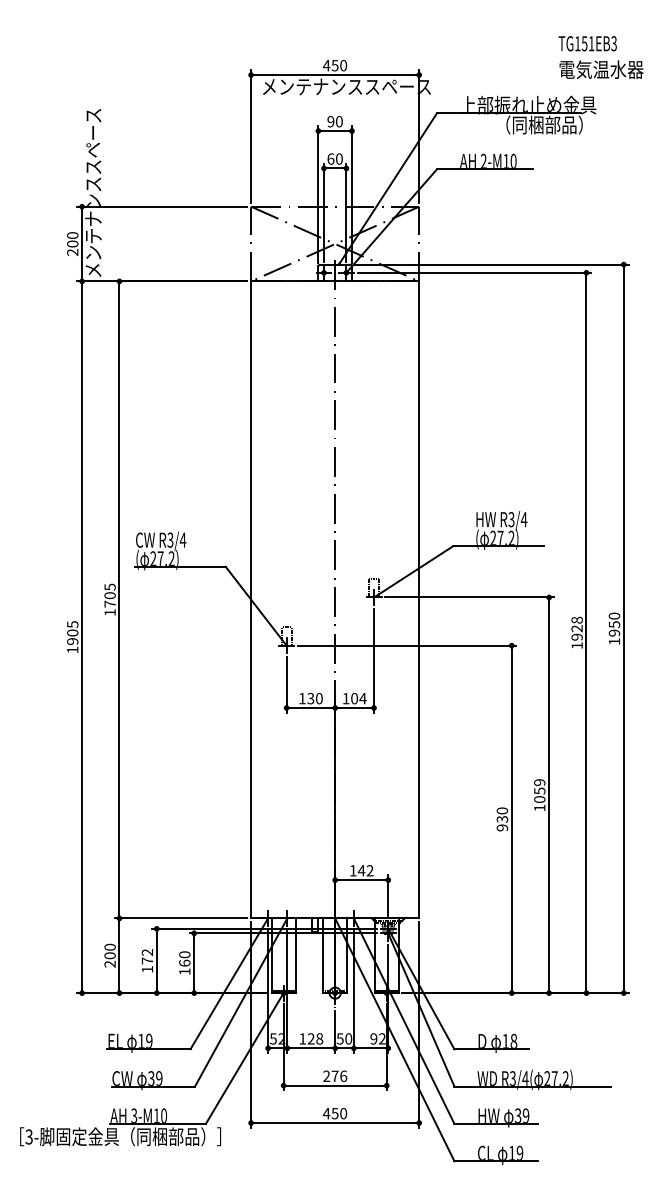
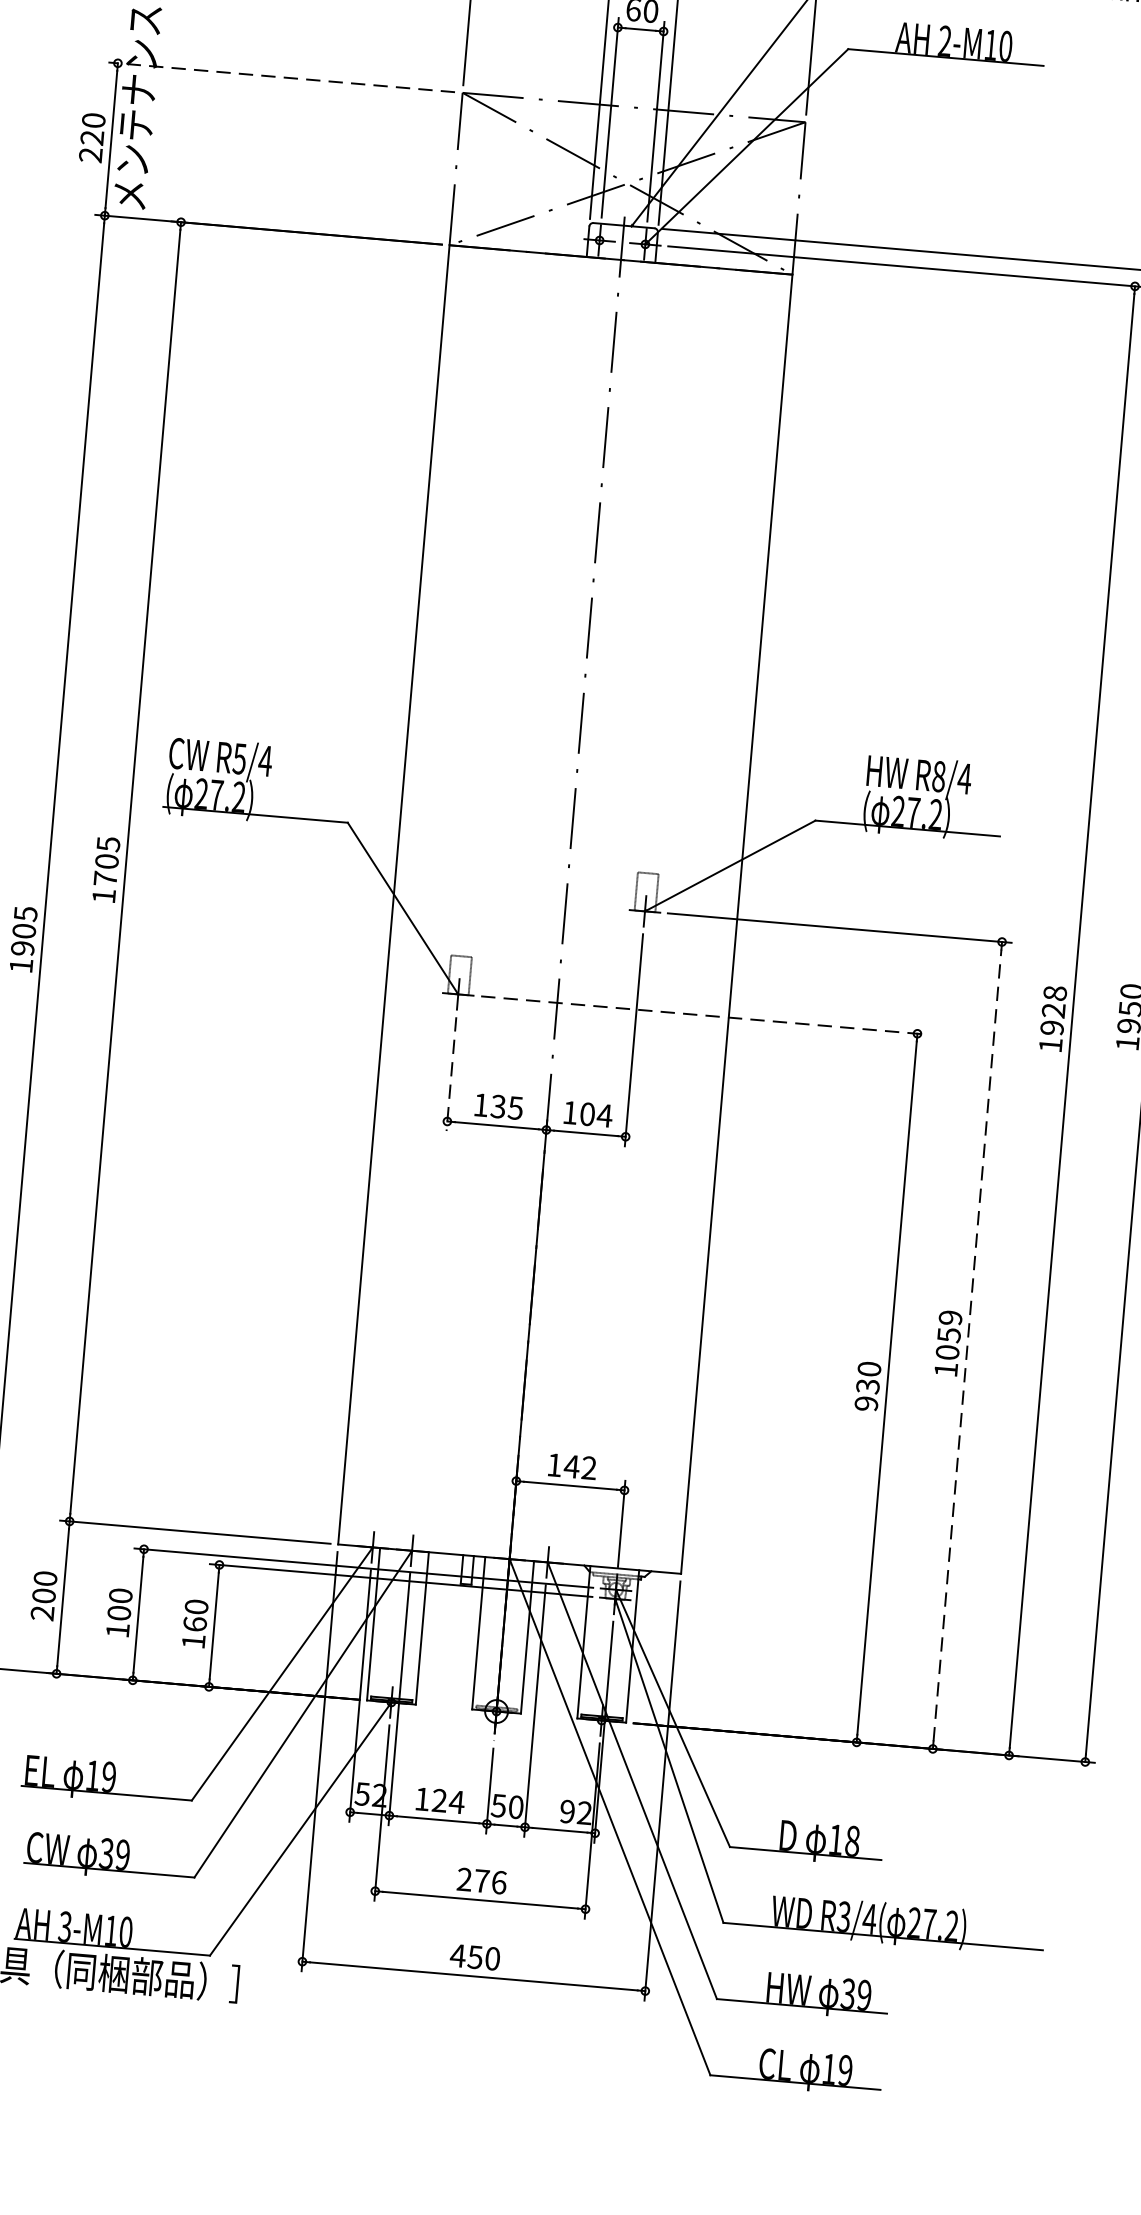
line: (162, 206) -> (281, 76), solid -> dashed
text: (72, 243) -> (91, 136), 200 -> 220
text: (511, 519) -> (938, 776), R3/4 -> R8/4
text: (170, 539) -> (239, 757), R3/4 -> R5/4
line: (407, 645) -> (704, 1015), solid -> dashed
line: (286, 684) -> (451, 1073), solid -> dashed
text: (318, 698) -> (514, 1107), 130 -> 135
line: (549, 794) -> (968, 1343), solid -> dashed
text: (147, 956) -> (120, 1603), 172 -> 100
text: (319, 1038) -> (456, 1801), 128 -> 124

